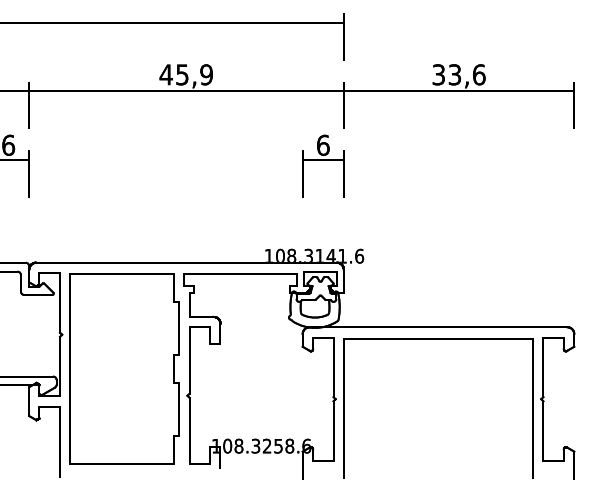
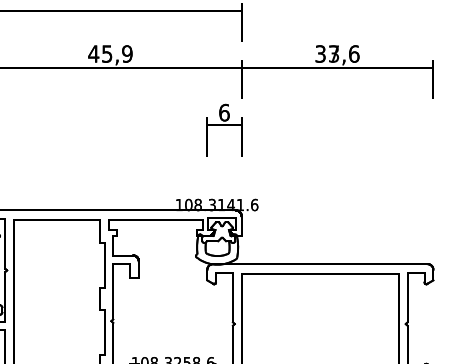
text: (454, 74) -> (333, 53), 33,6 -> 37,6

